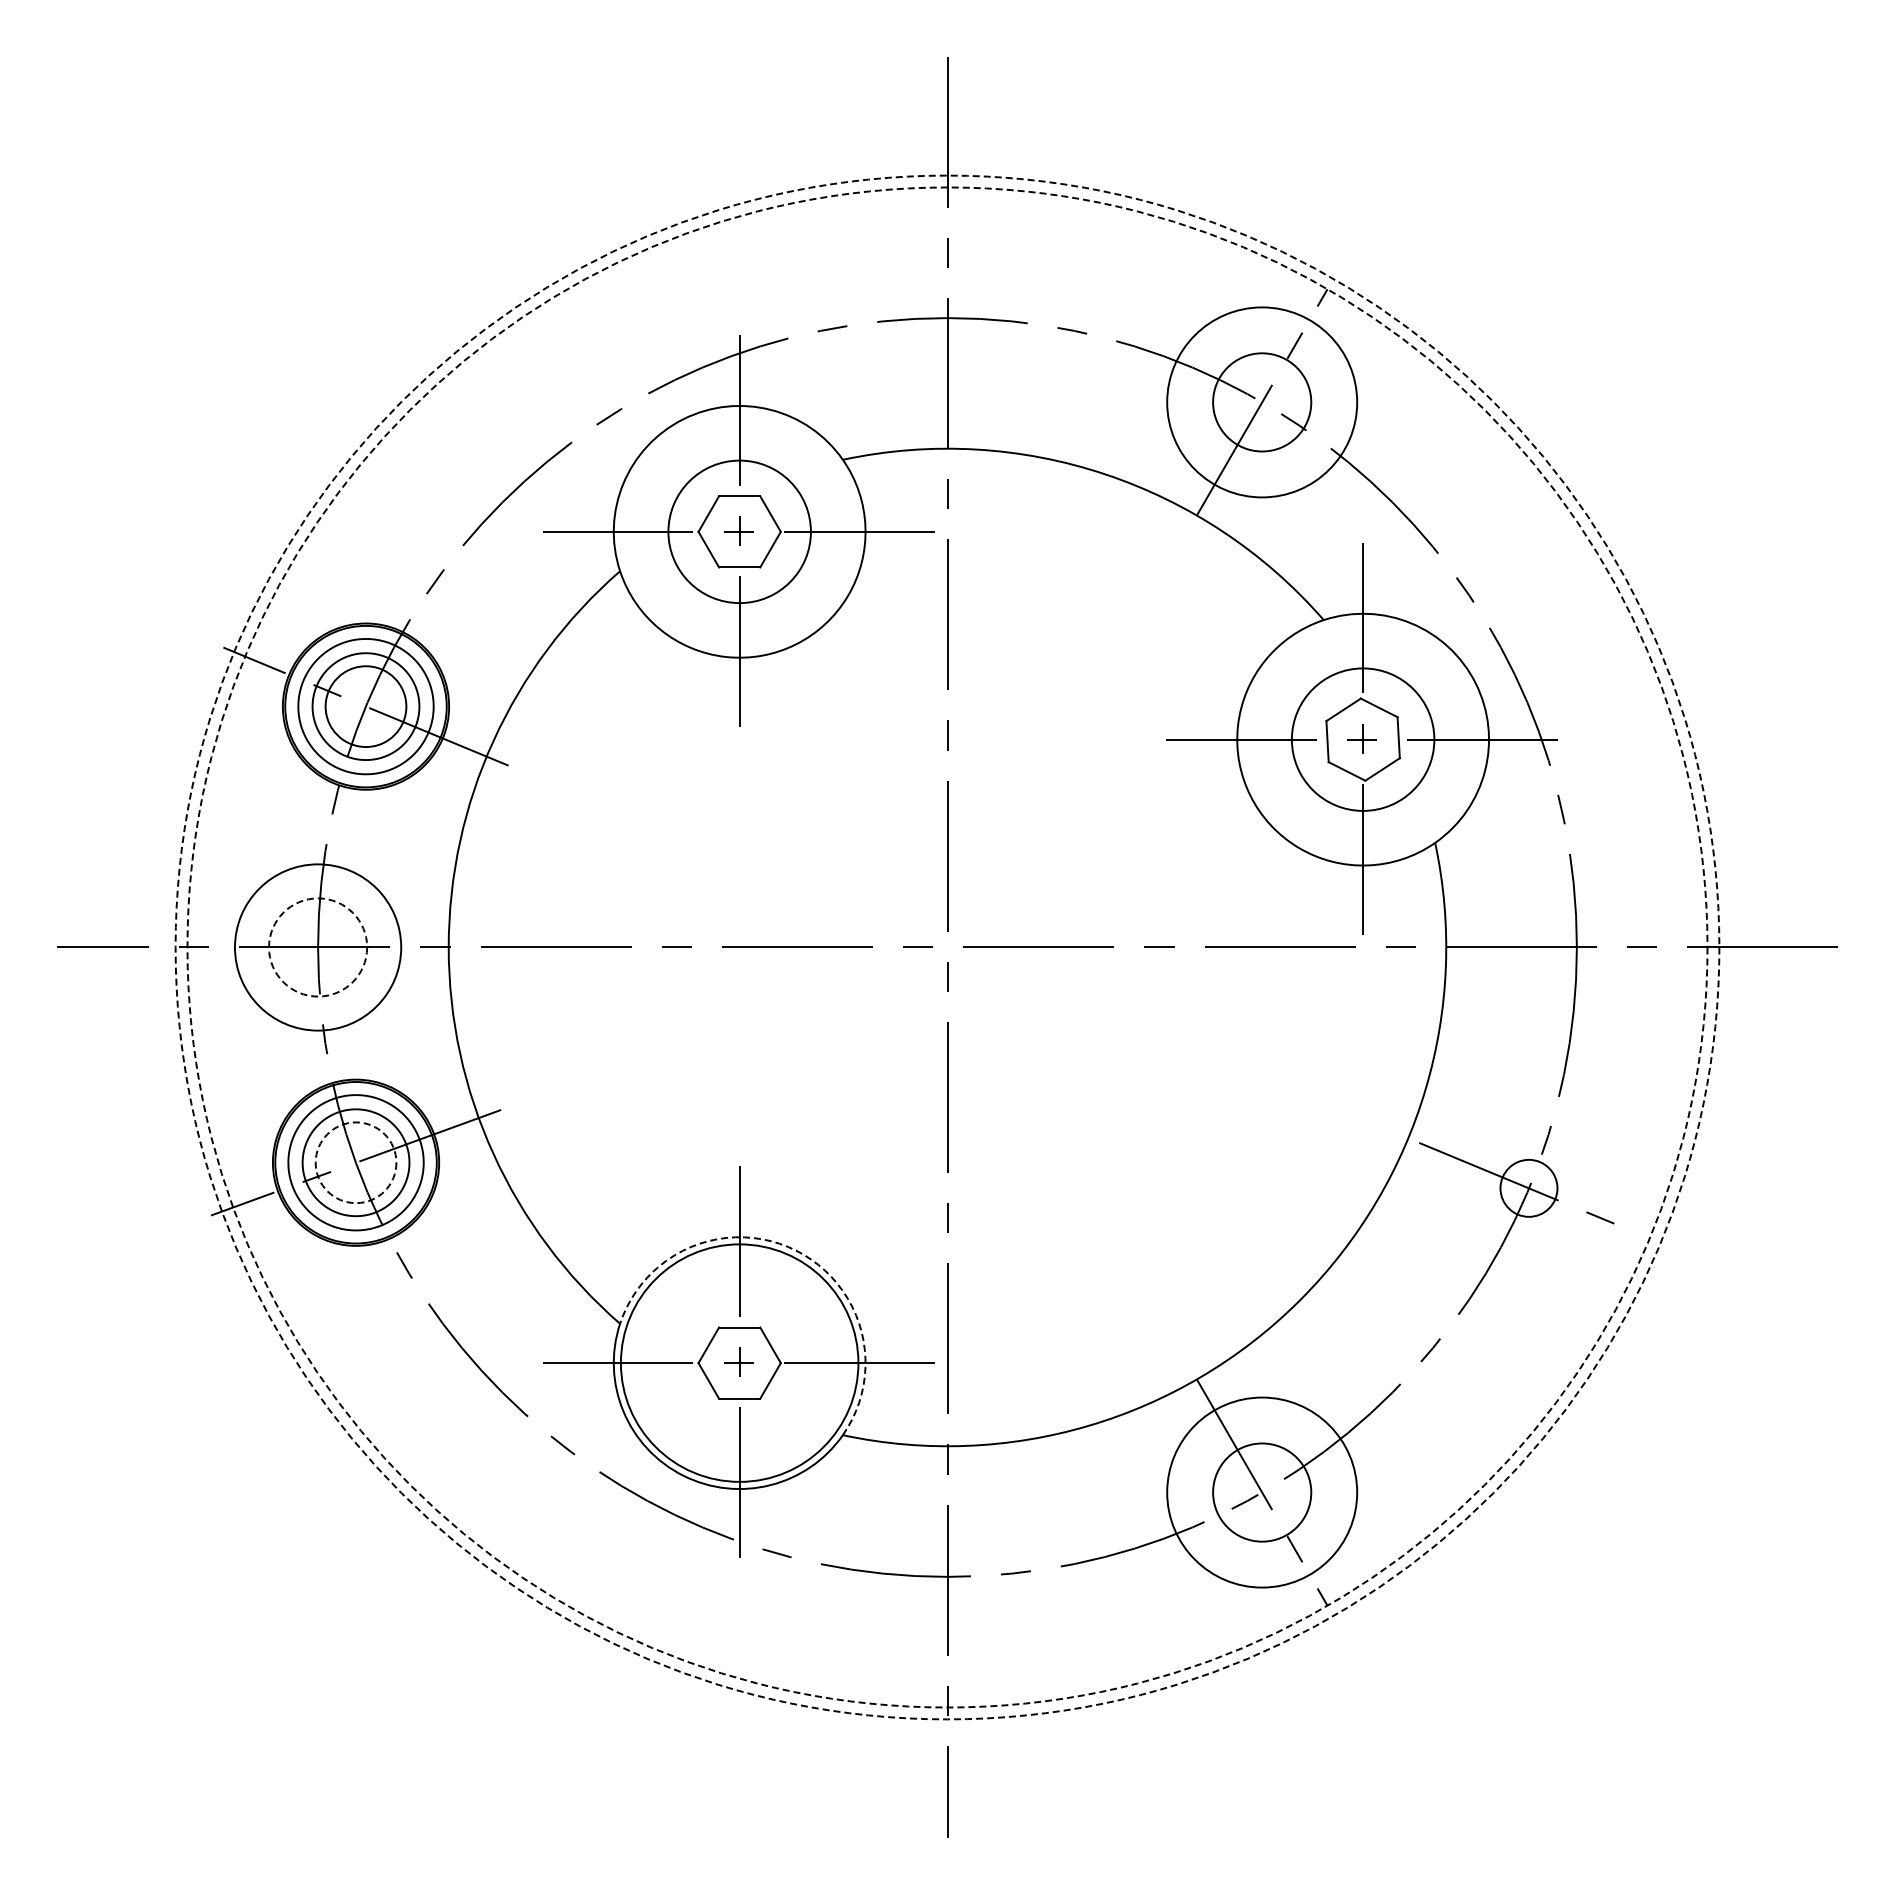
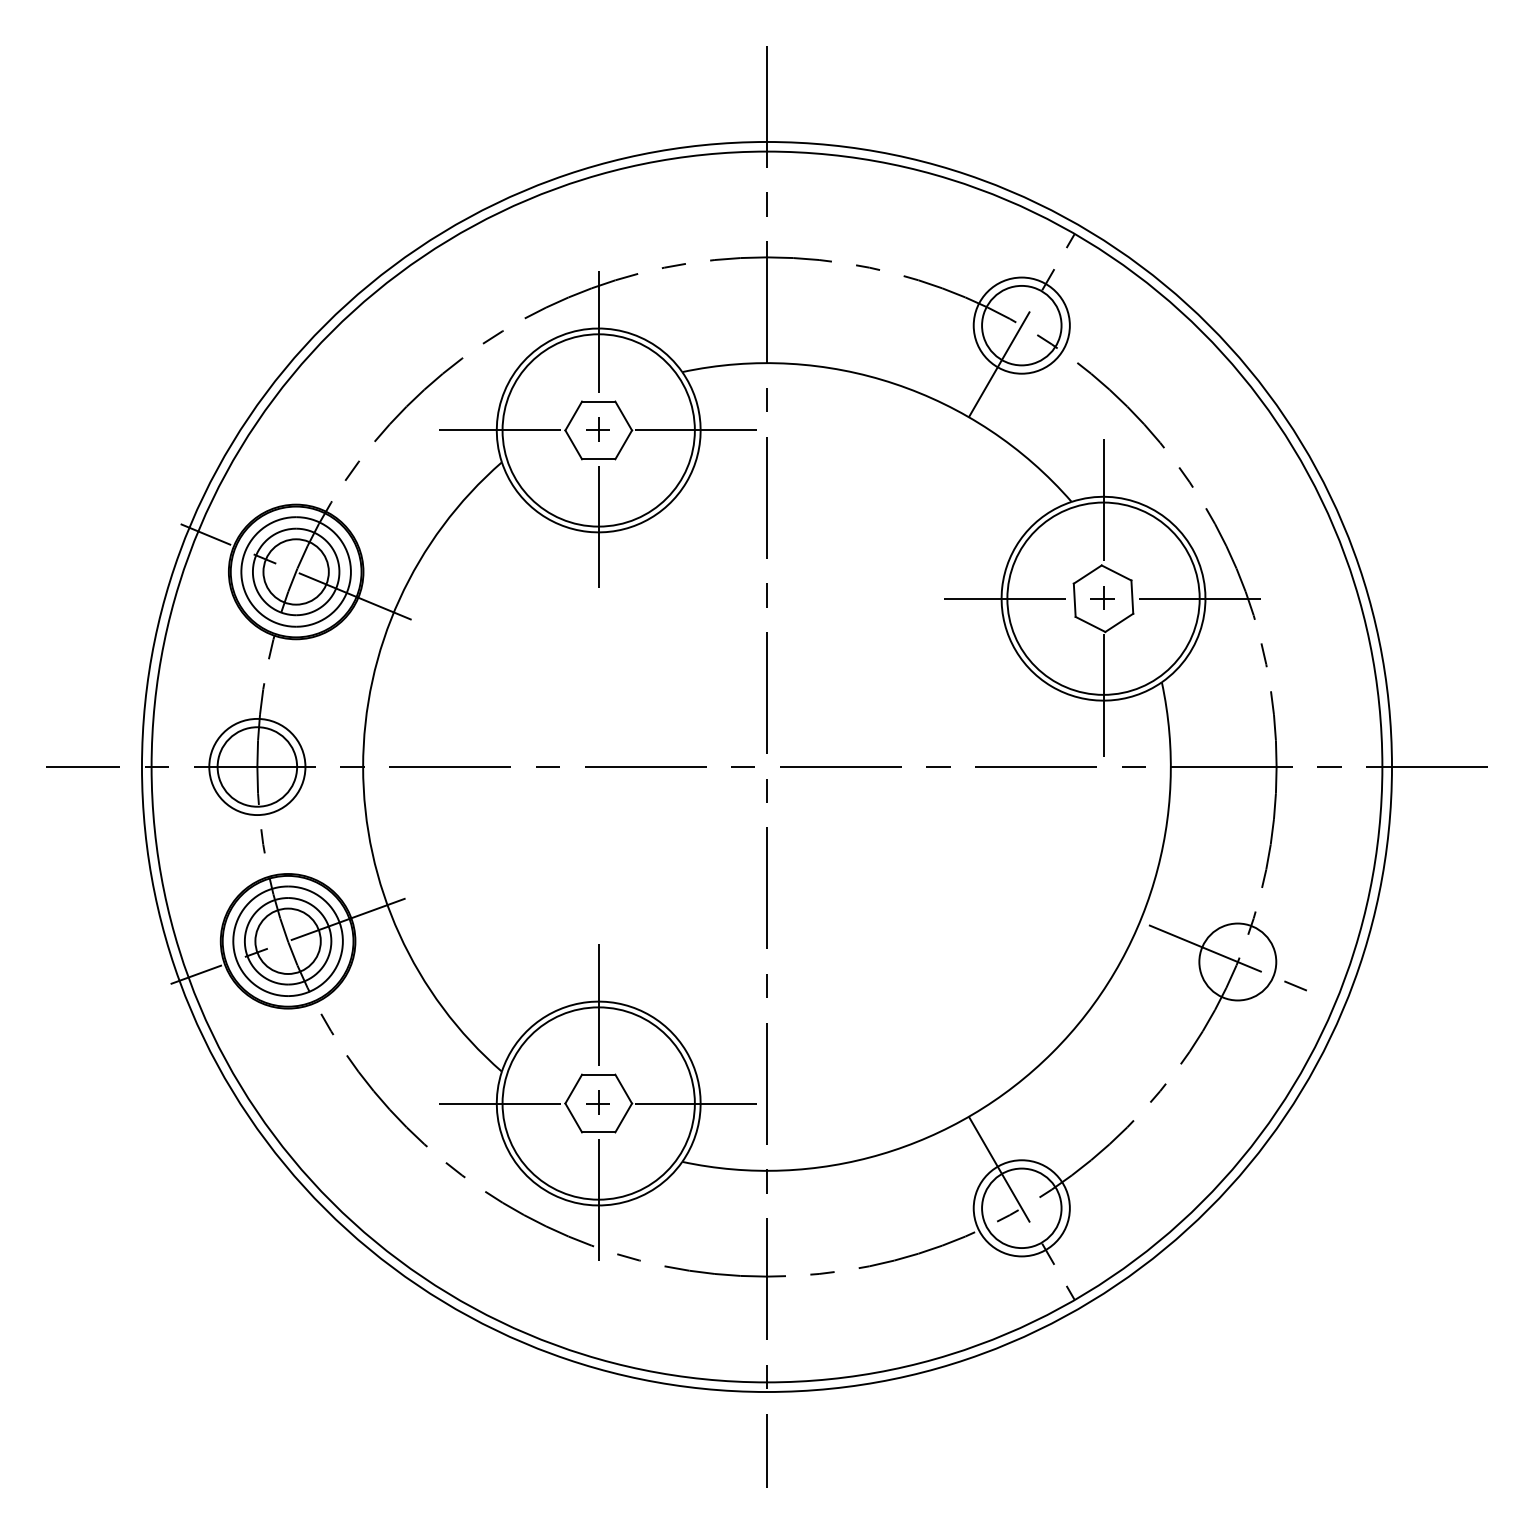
circle: (1261, 402) -> (1021, 325), size x0.62
circle: (739, 531) -> (598, 430), size x1.67
circle: (1362, 739) -> (1103, 598), size x1.67
circle: (317, 947) -> (256, 767), size x0.71
circle: (318, 947) -> (257, 767), dashed -> solid
circle: (947, 947) -> (767, 767), dashed -> solid
circle: (947, 947) -> (767, 767), dashed -> solid
circle: (355, 1162) -> (287, 941), dashed -> solid
circle: (1528, 1187) -> (1237, 961), size x1.67
arc: (795, 1250) -> (643, 1012), dashed -> solid
circle: (1261, 1492) -> (1021, 1208), size x0.62

